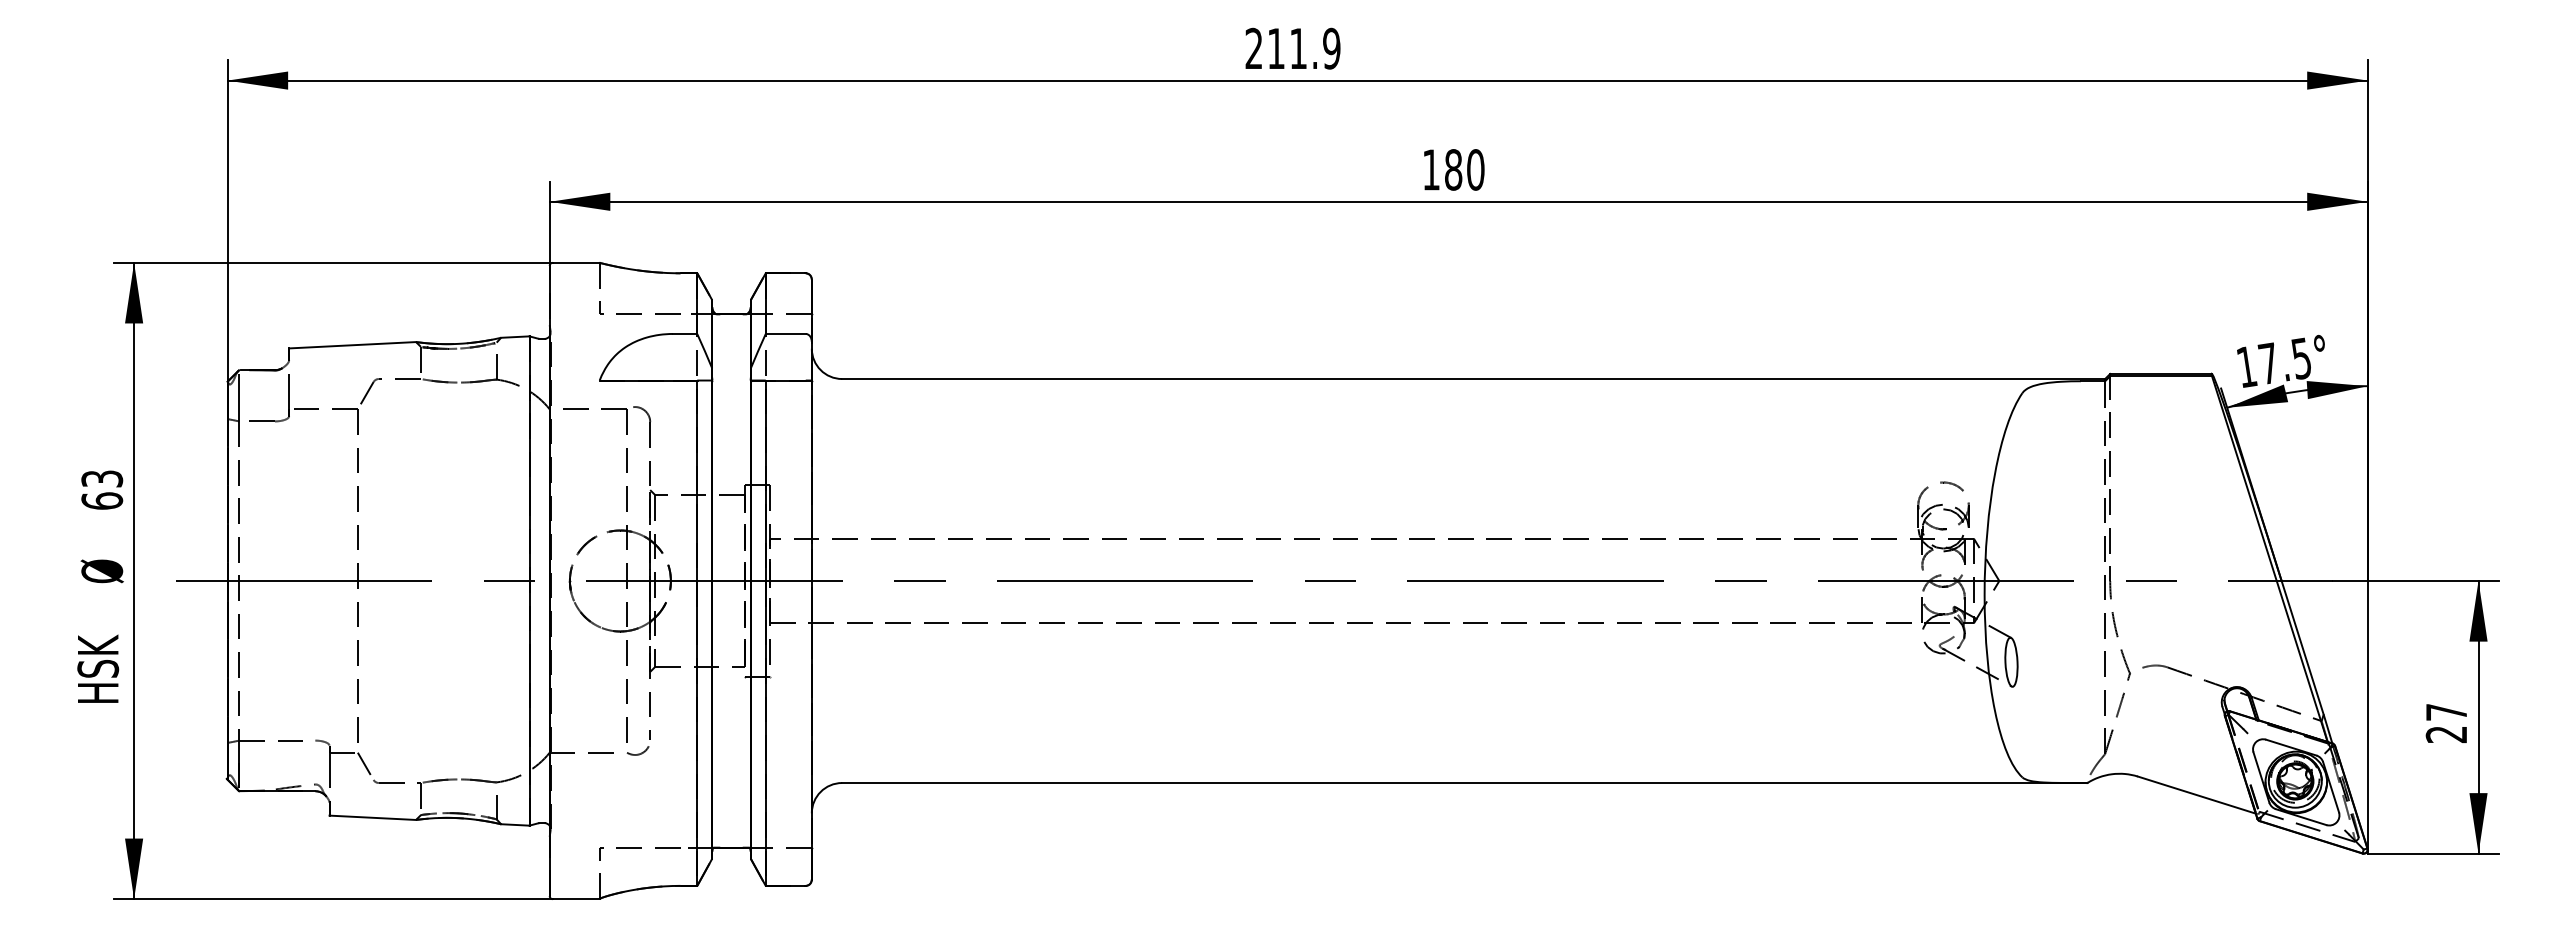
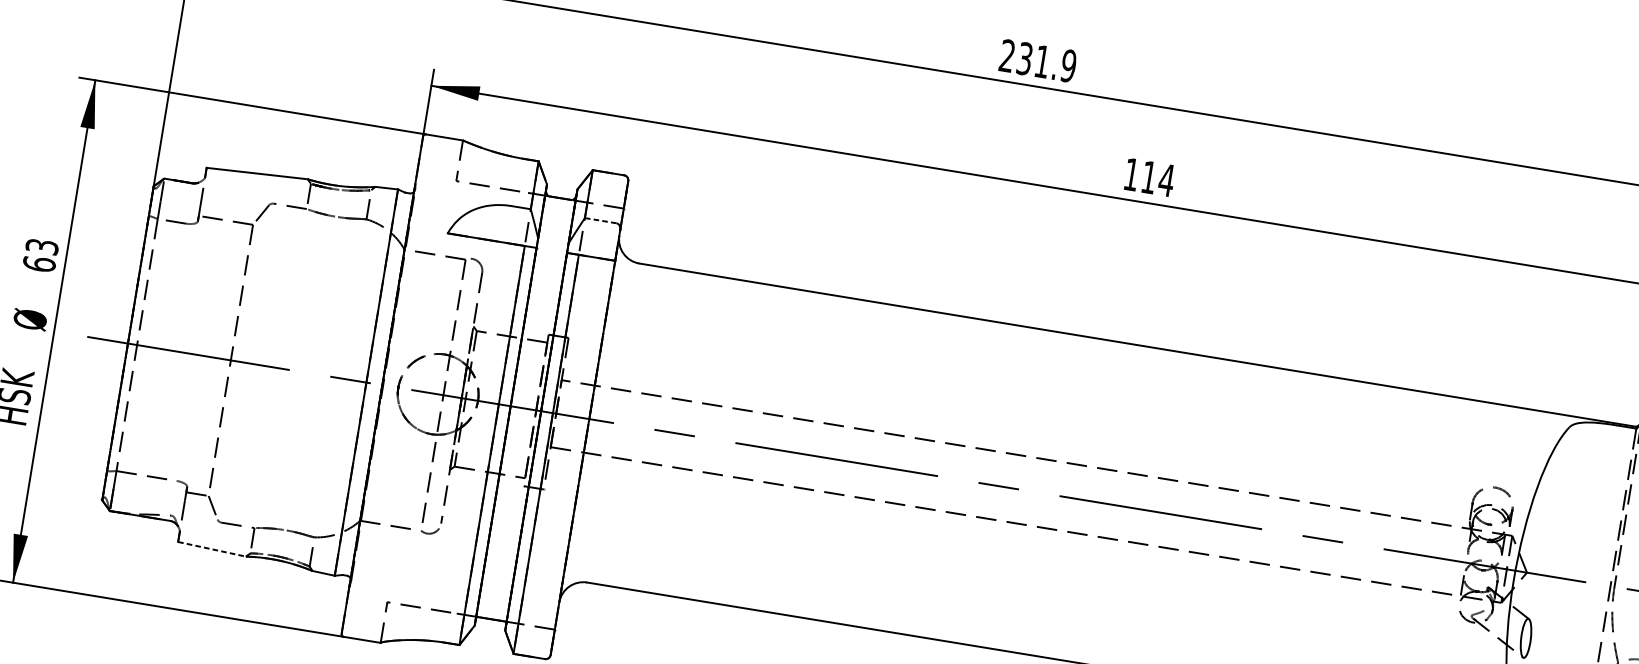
text: (1276, 48) -> (1025, 58), 211.9 -> 231.9
text: (1464, 169) -> (1157, 178), 180 -> 114
line: (785, 333) -> (600, 220), solid -> dashed
line: (373, 817) -> (212, 549), solid -> dashed

